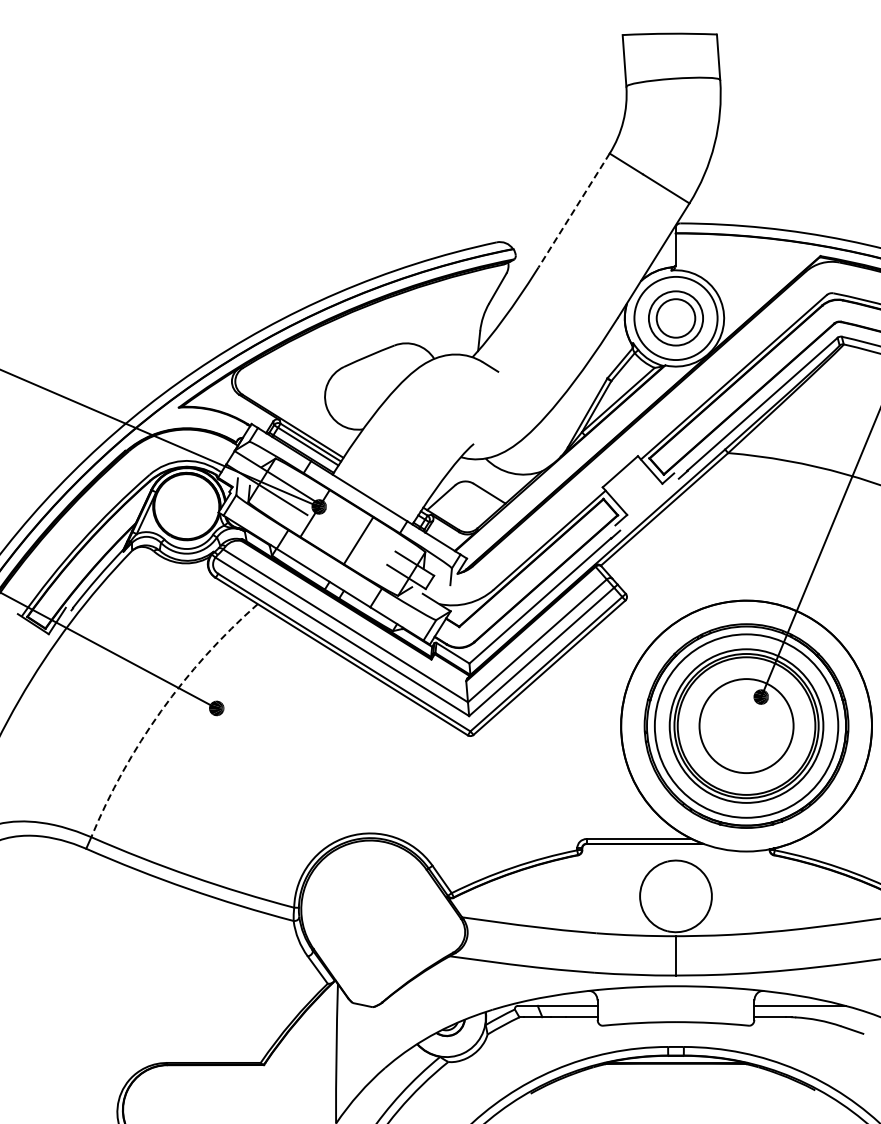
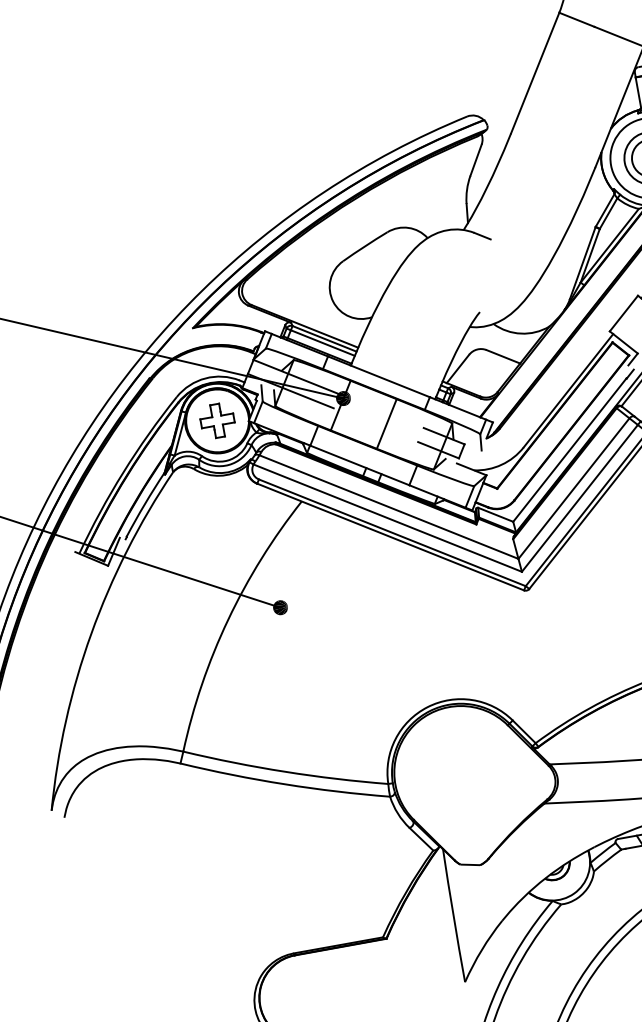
line: (573, 210) -> (534, 73), dashed -> solid
part: (186, 506) -> (217, 420), added
arc: (161, 711) -> (228, 620), dashed -> solid

